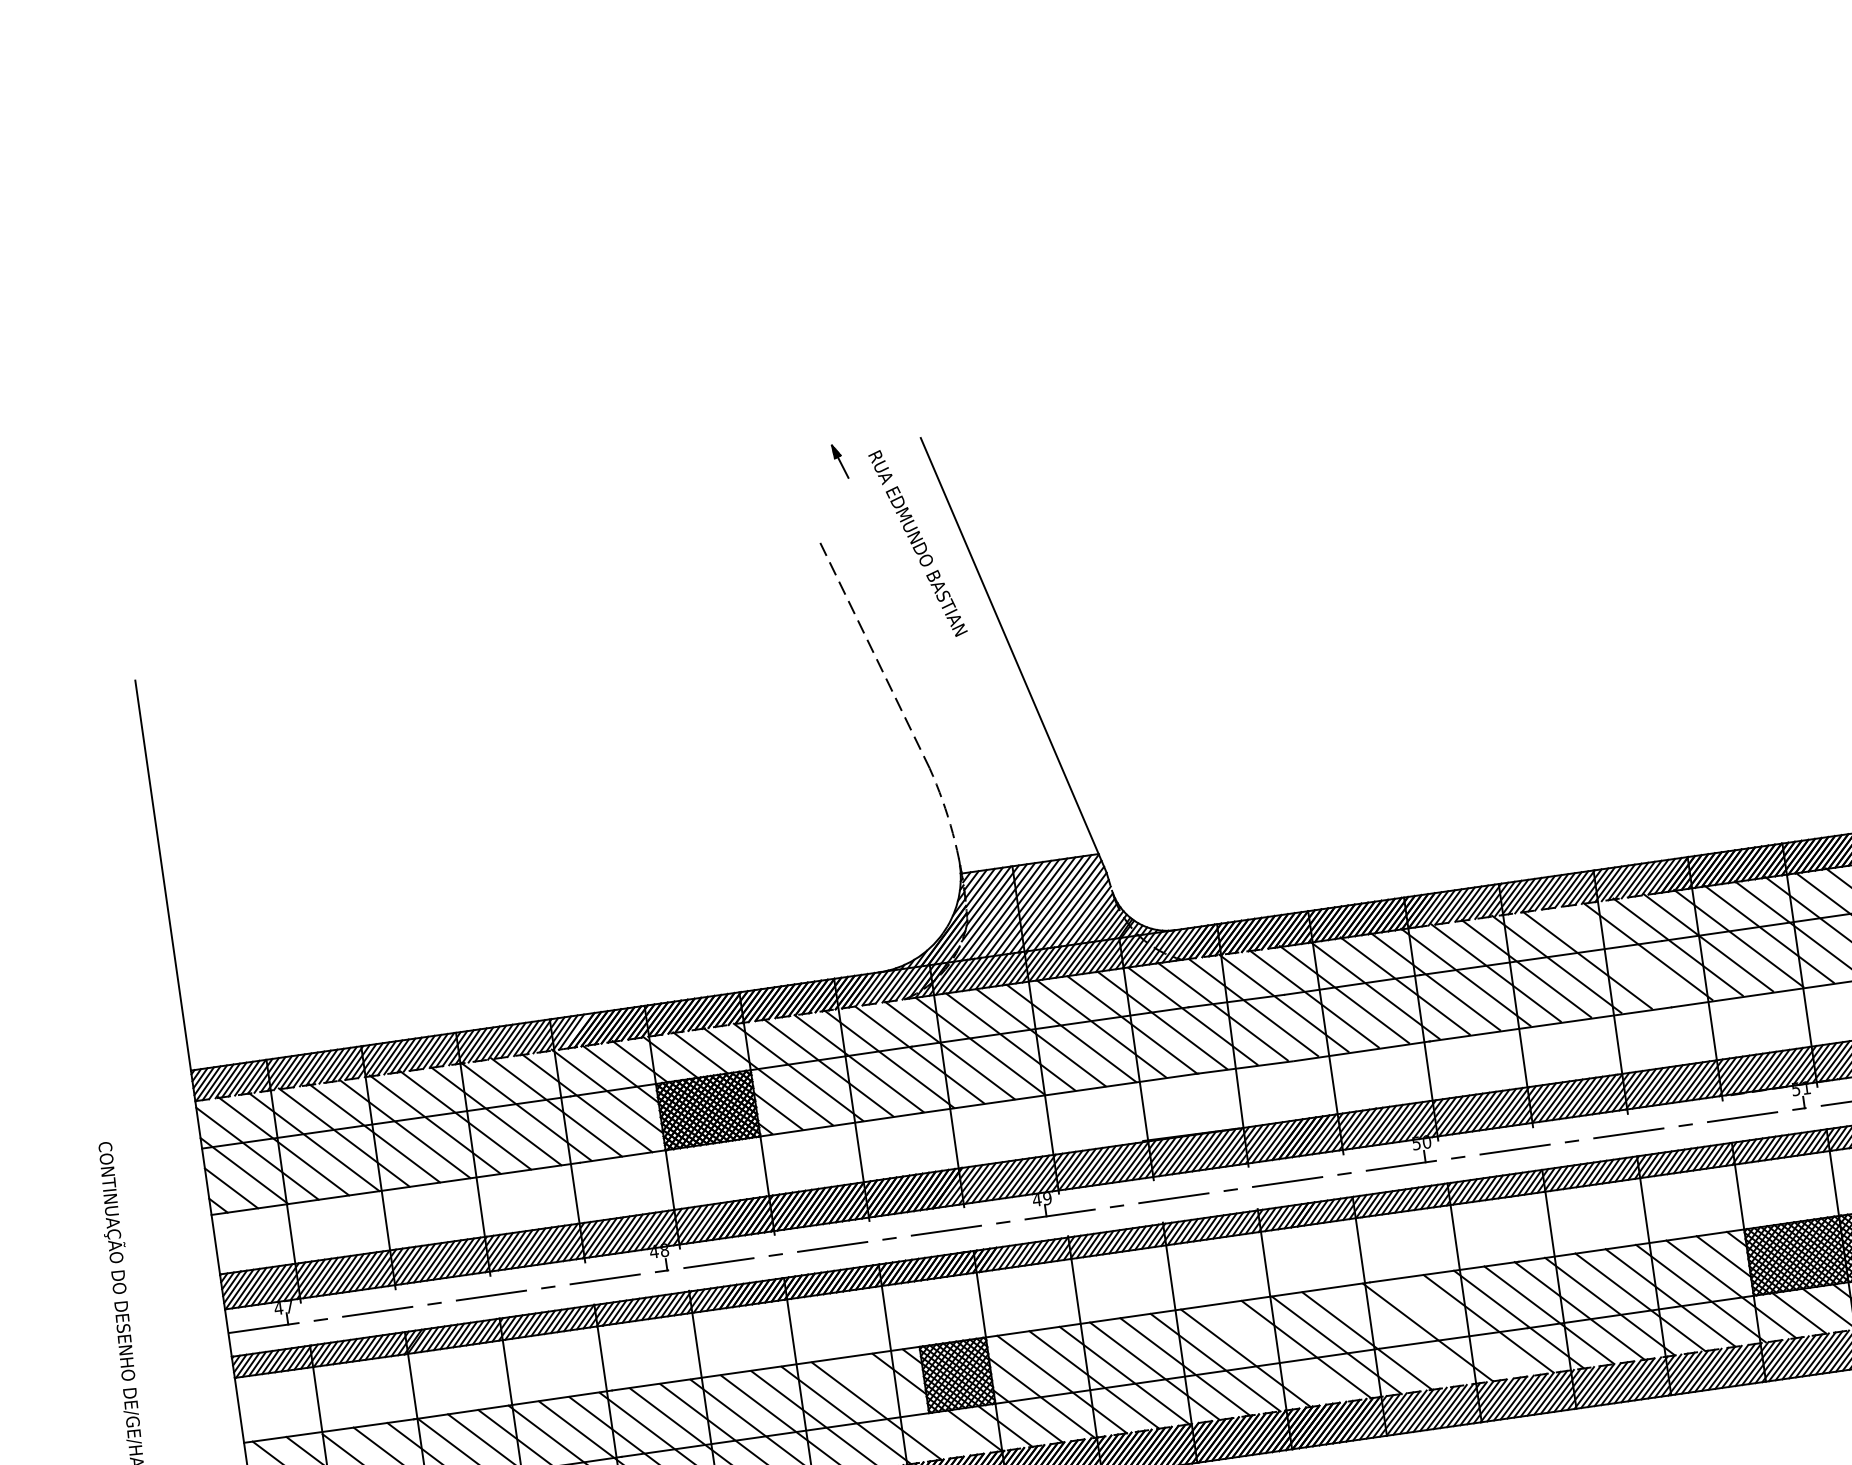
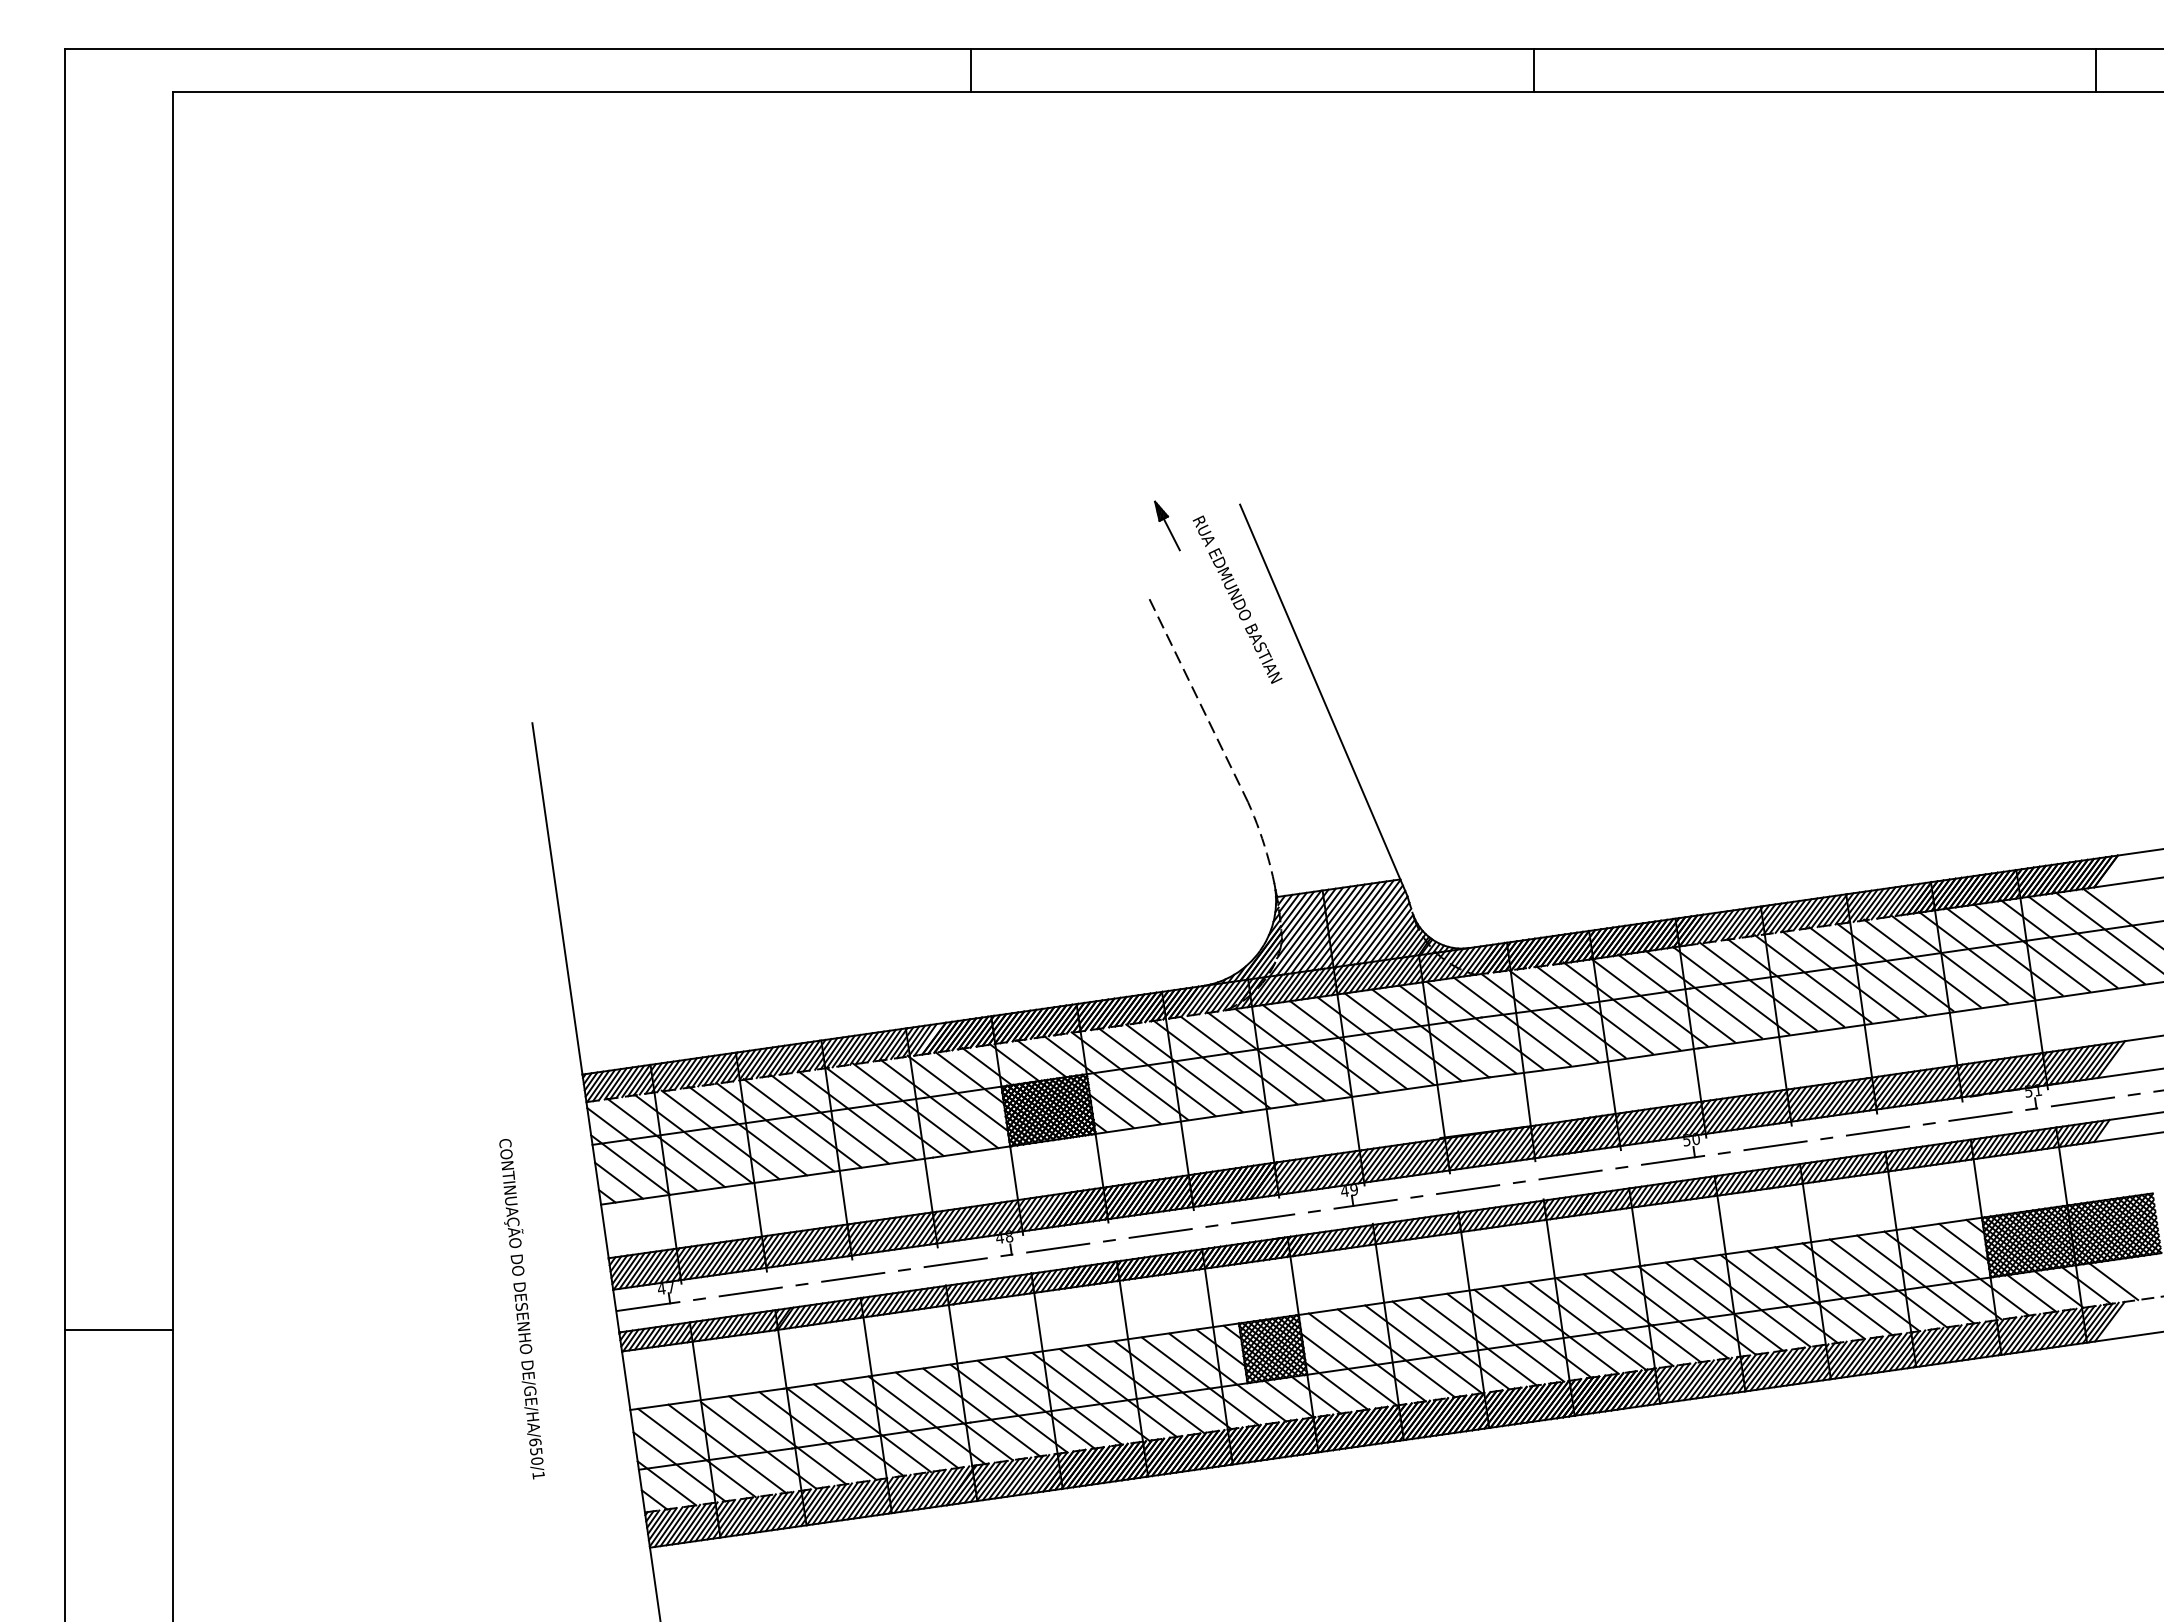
part: (840, 461) -> (1167, 525), size x1.67
line: (1617, 955) -> (1867, 970), added
line: (1457, 1327) -> (1723, 1306), added
line: (1397, 1336) -> (1669, 1314), added
line: (1275, 1353) -> (1559, 1329), added
line: (906, 1406) -> (1227, 1377), added

